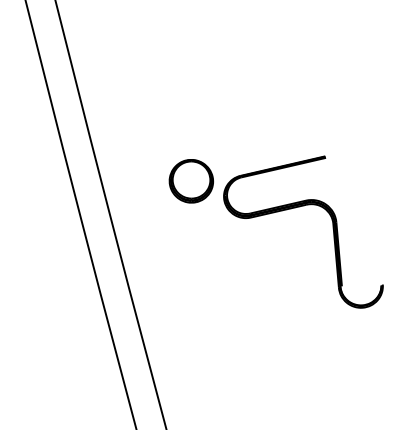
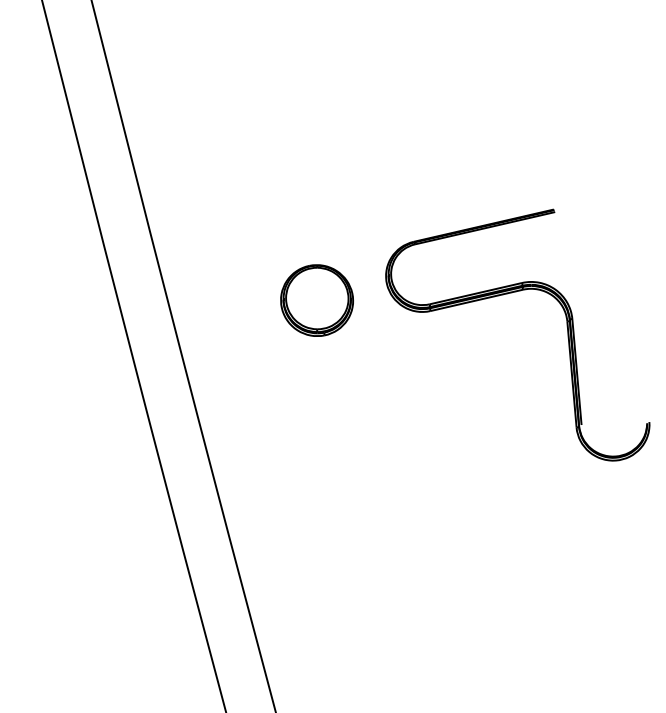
part: (300, 207) -> (512, 294), moved

